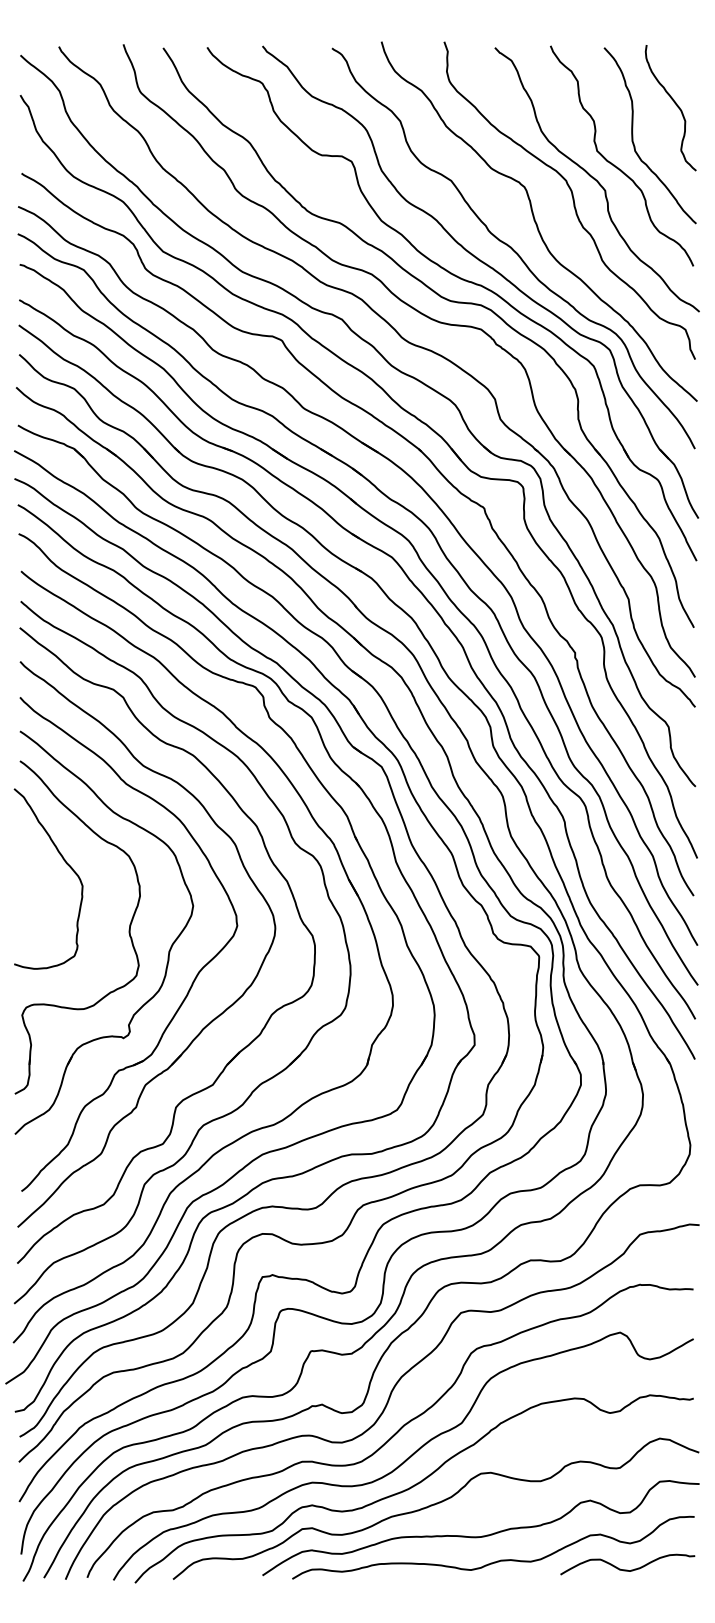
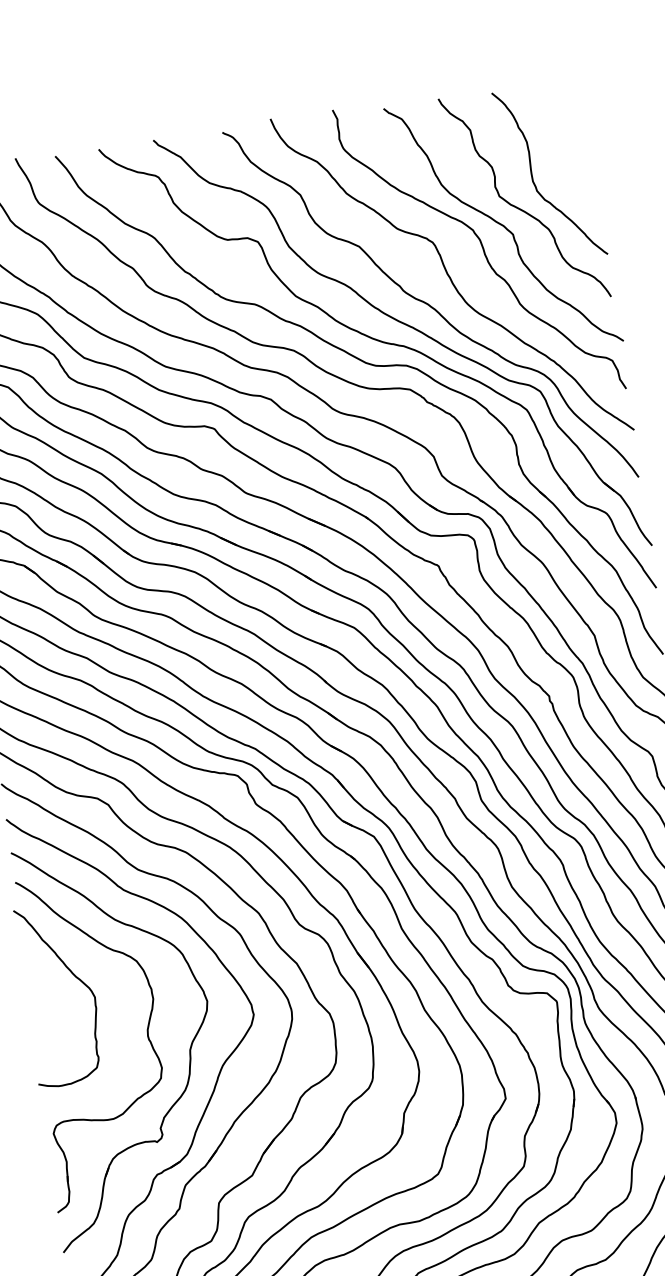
curve: (676, 106) -> (571, 141), removed

